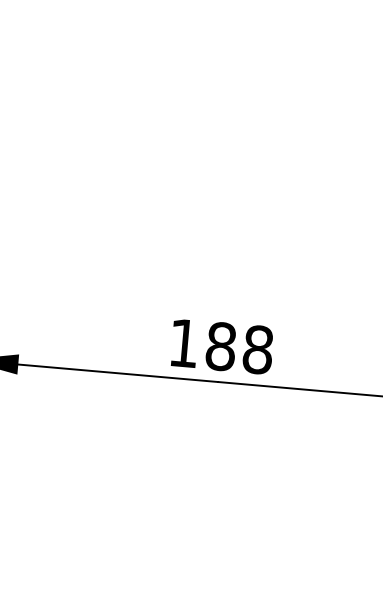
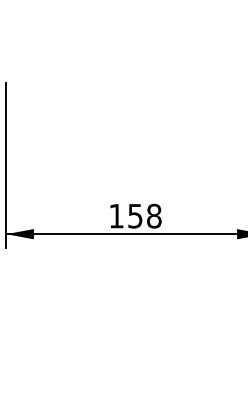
text: (221, 345) -> (135, 215), 188 -> 158

